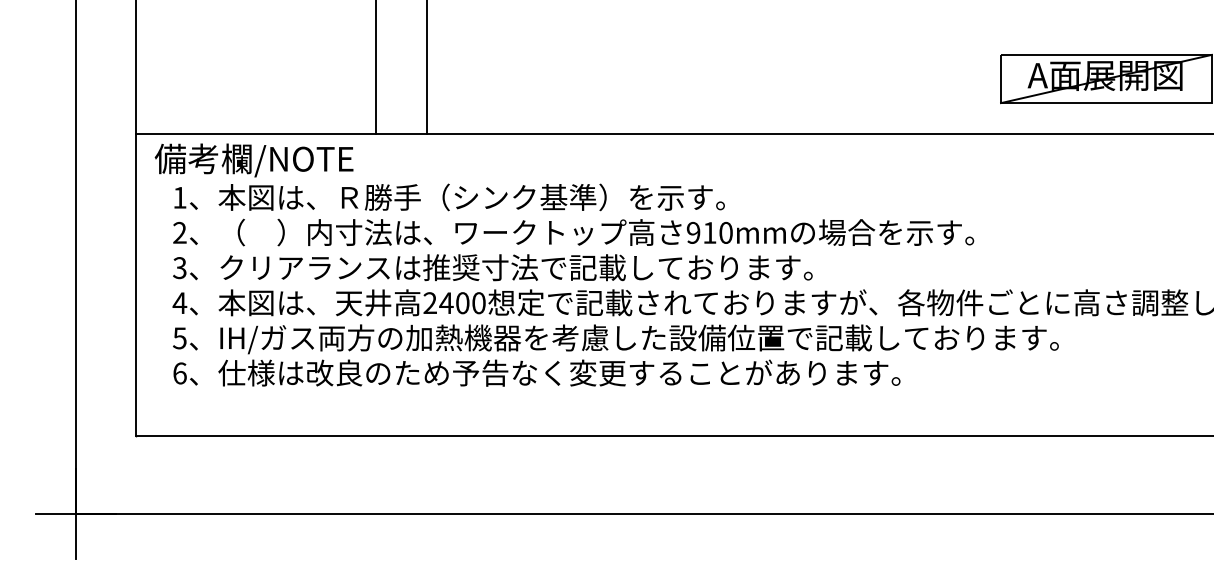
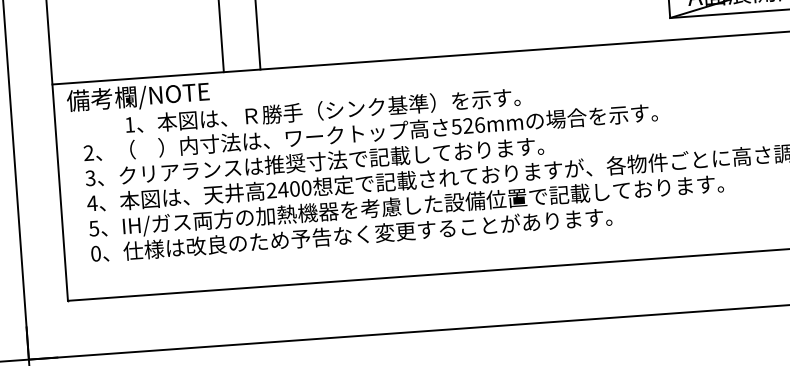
text: (449, 197) -> (322, 110), moved
text: (709, 232) -> (468, 125), 910mm -> 526mm
text: (179, 373) -> (95, 253), 6 -> 0

